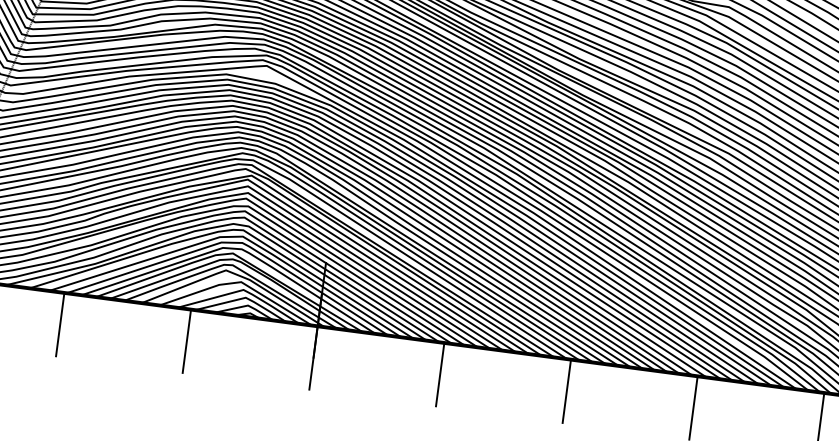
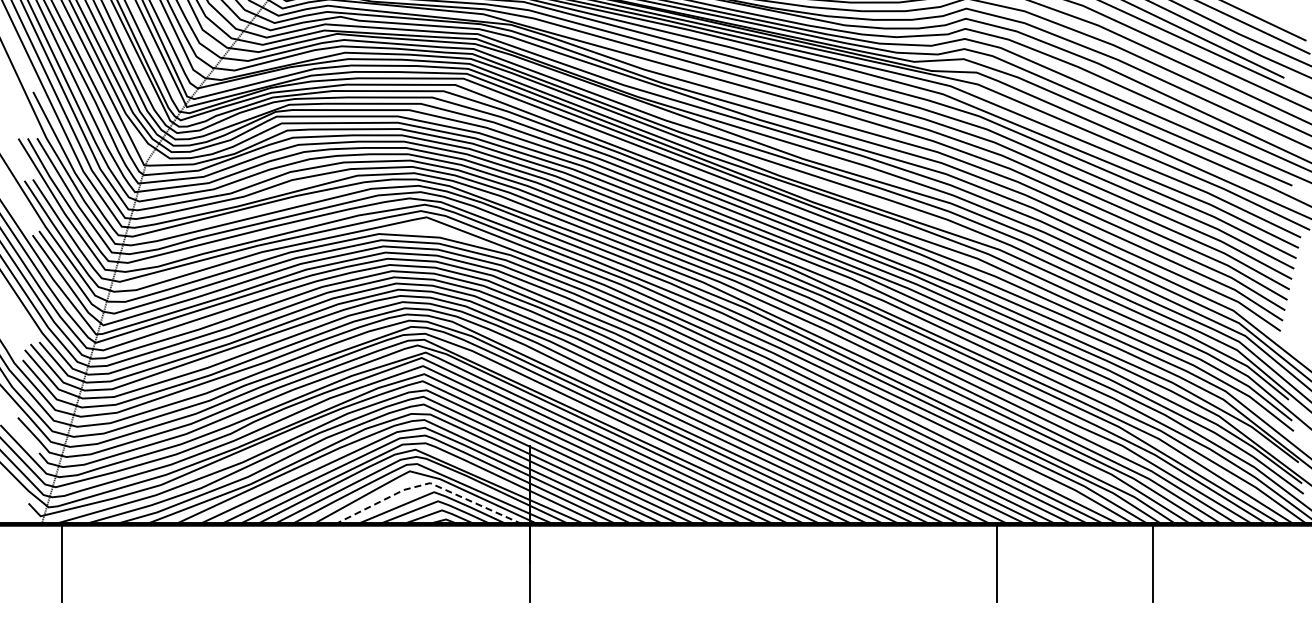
line: (239, 282) -> (428, 483), solid -> dashed
line: (59, 324) -> (217, 563), removed
line: (186, 341) -> (373, 563), removed
line: (440, 374) -> (685, 563), removed
line: (566, 391) -> (841, 563), removed

